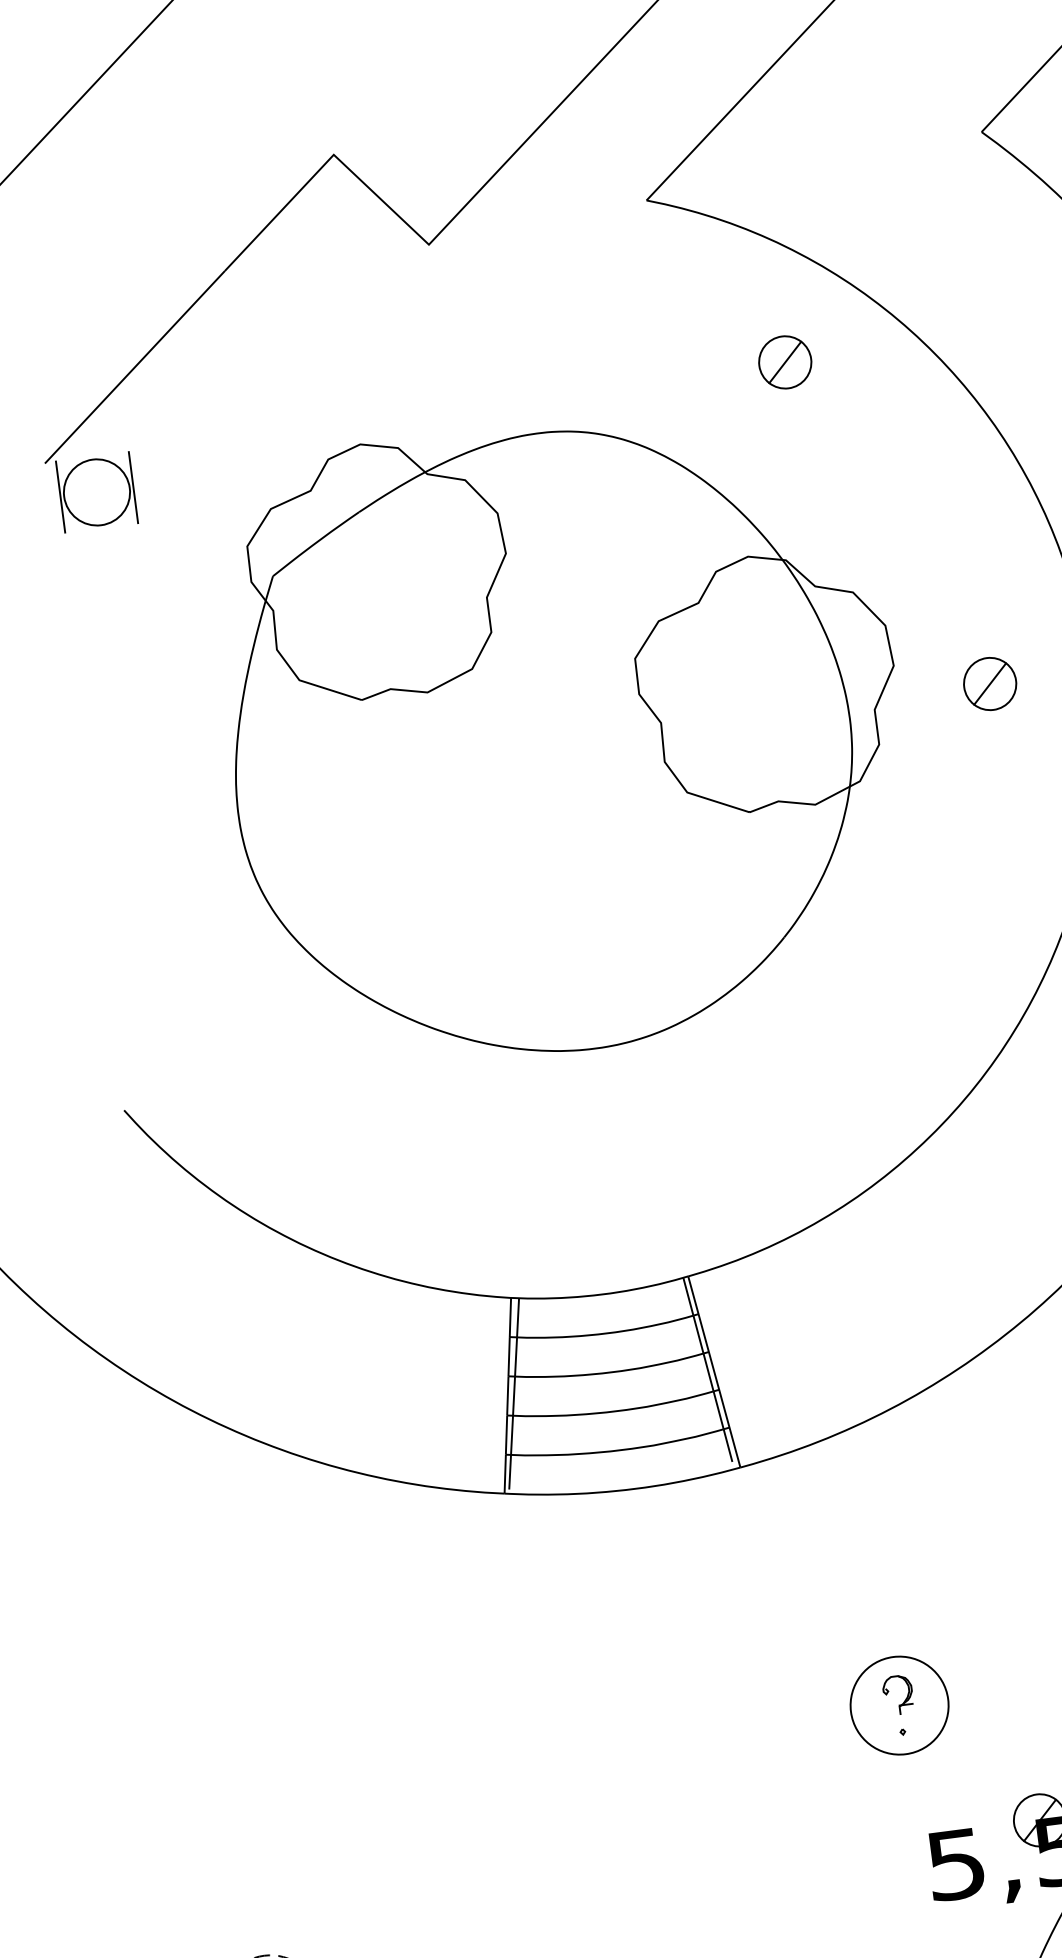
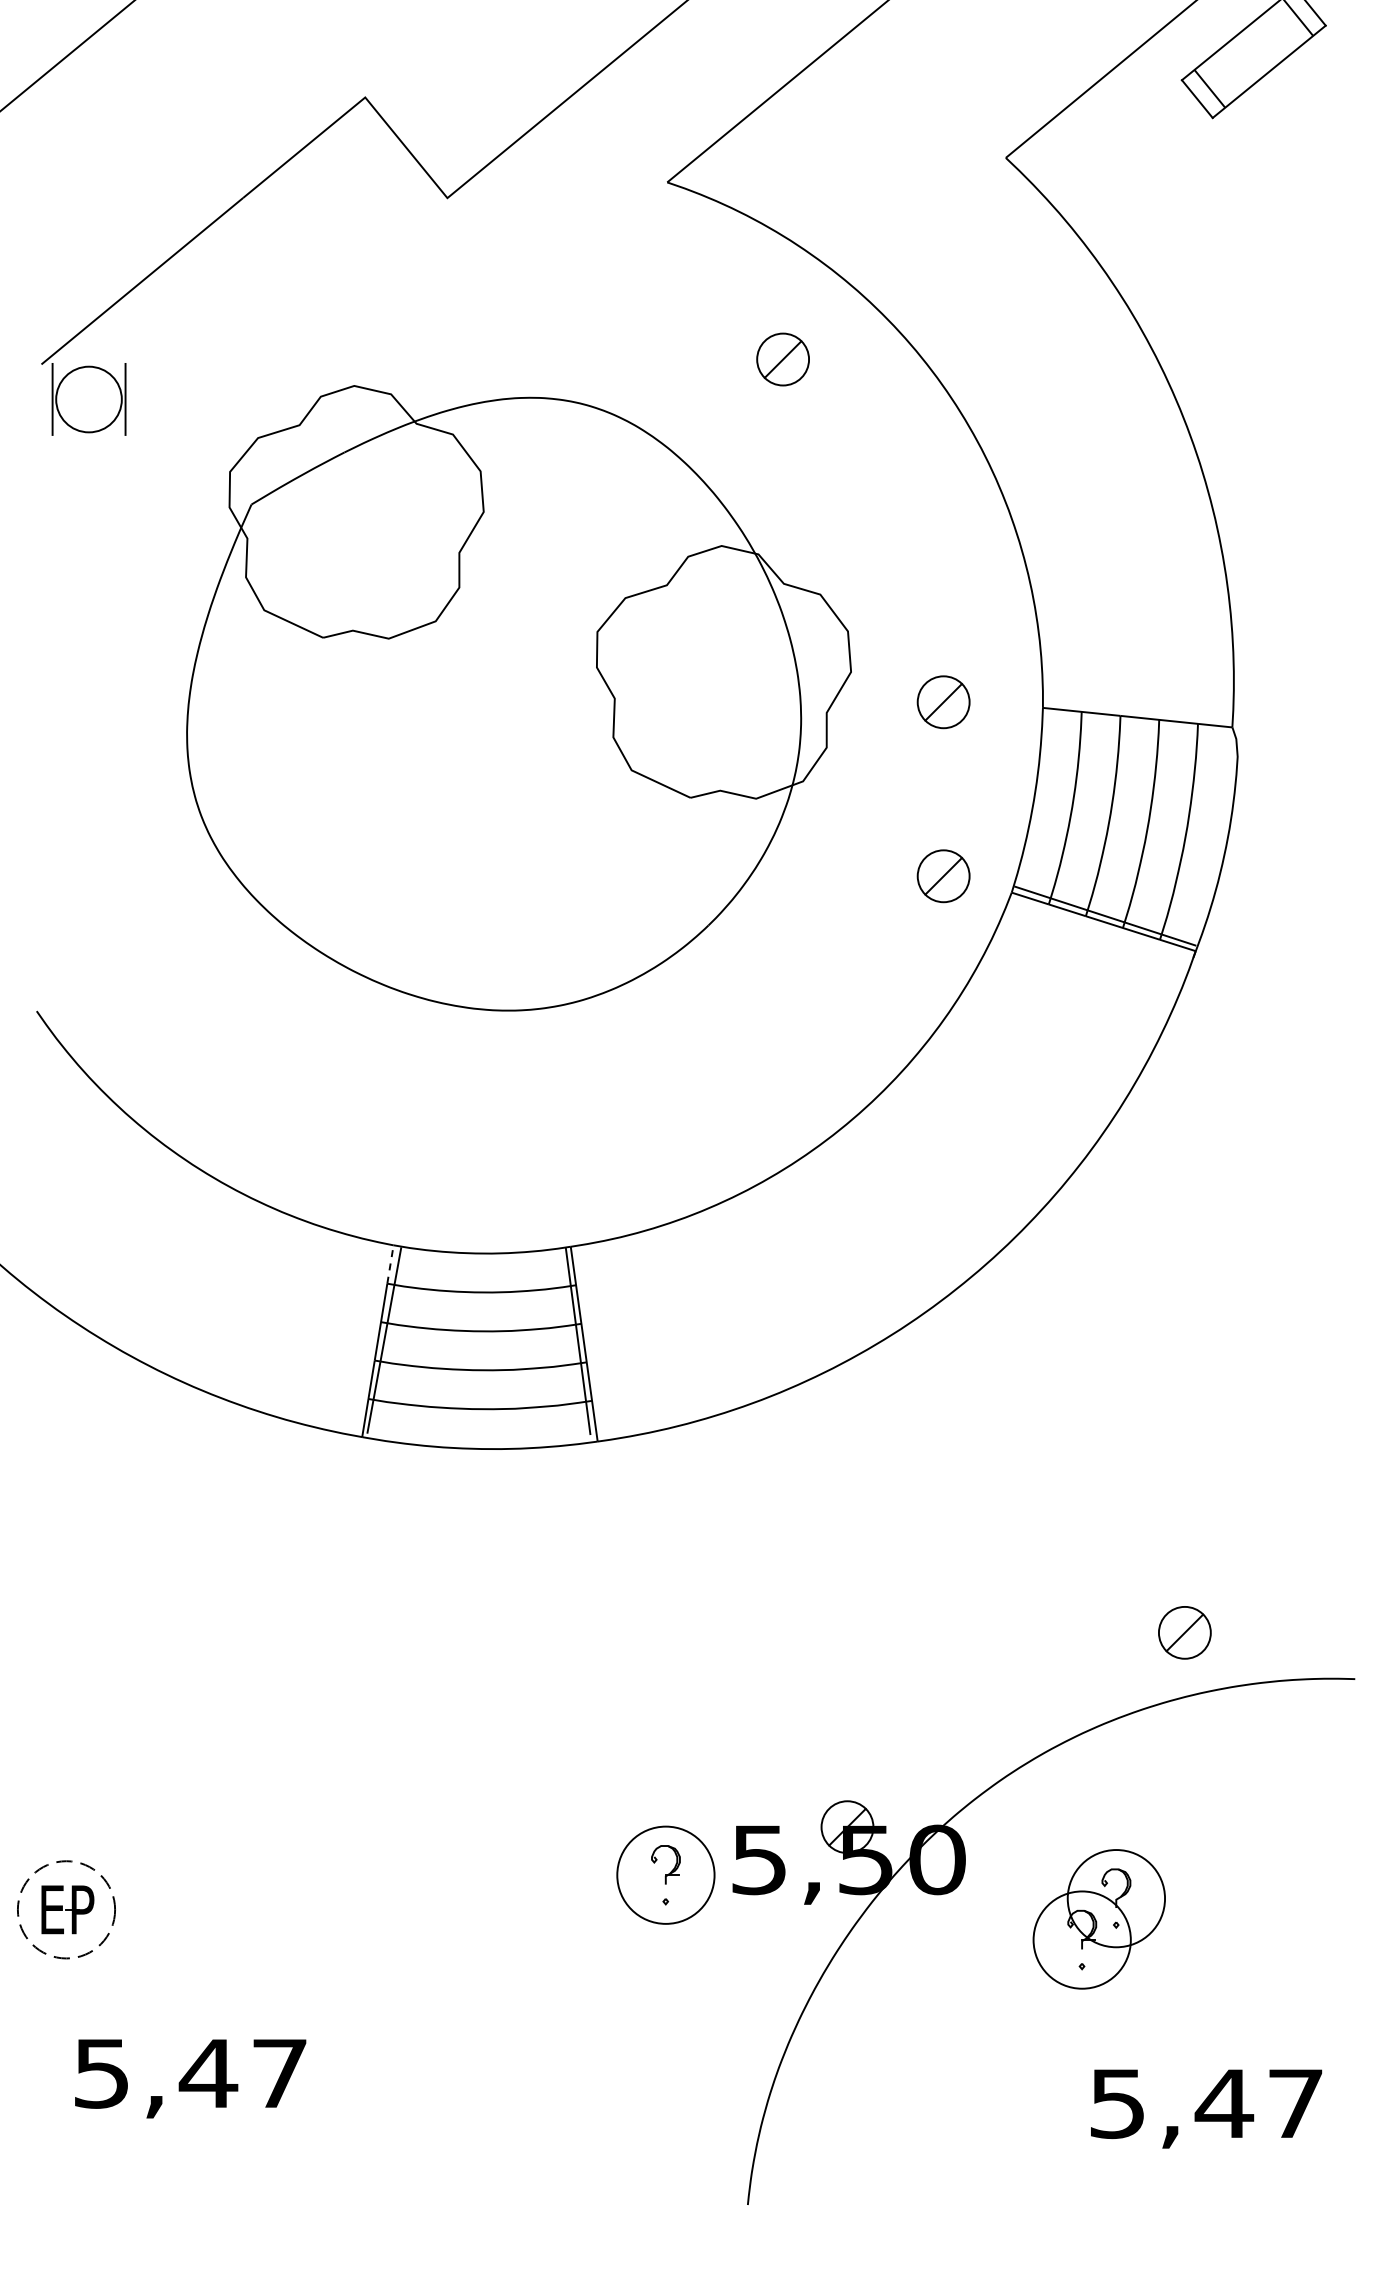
part: (1012, 858) -> (943, 876), added
line: (510, 1317) -> (390, 1264), solid -> dashed
part: (899, 1704) -> (665, 1874), moved

